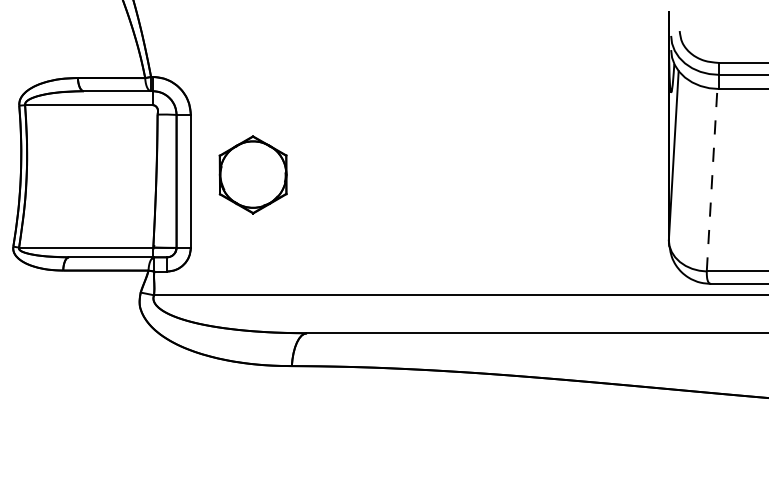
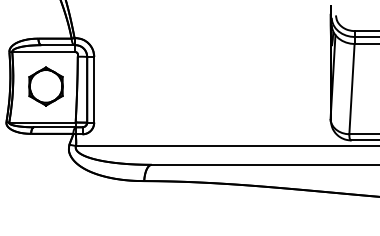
part: (252, 174) -> (45, 86), moved
line: (713, 178) -> (352, 88), dashed -> solid

